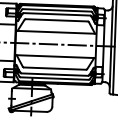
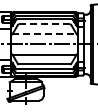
line: (56, 20) -> (44, 24), solid -> dashed
line: (57, 32) -> (45, 34), solid -> dashed

